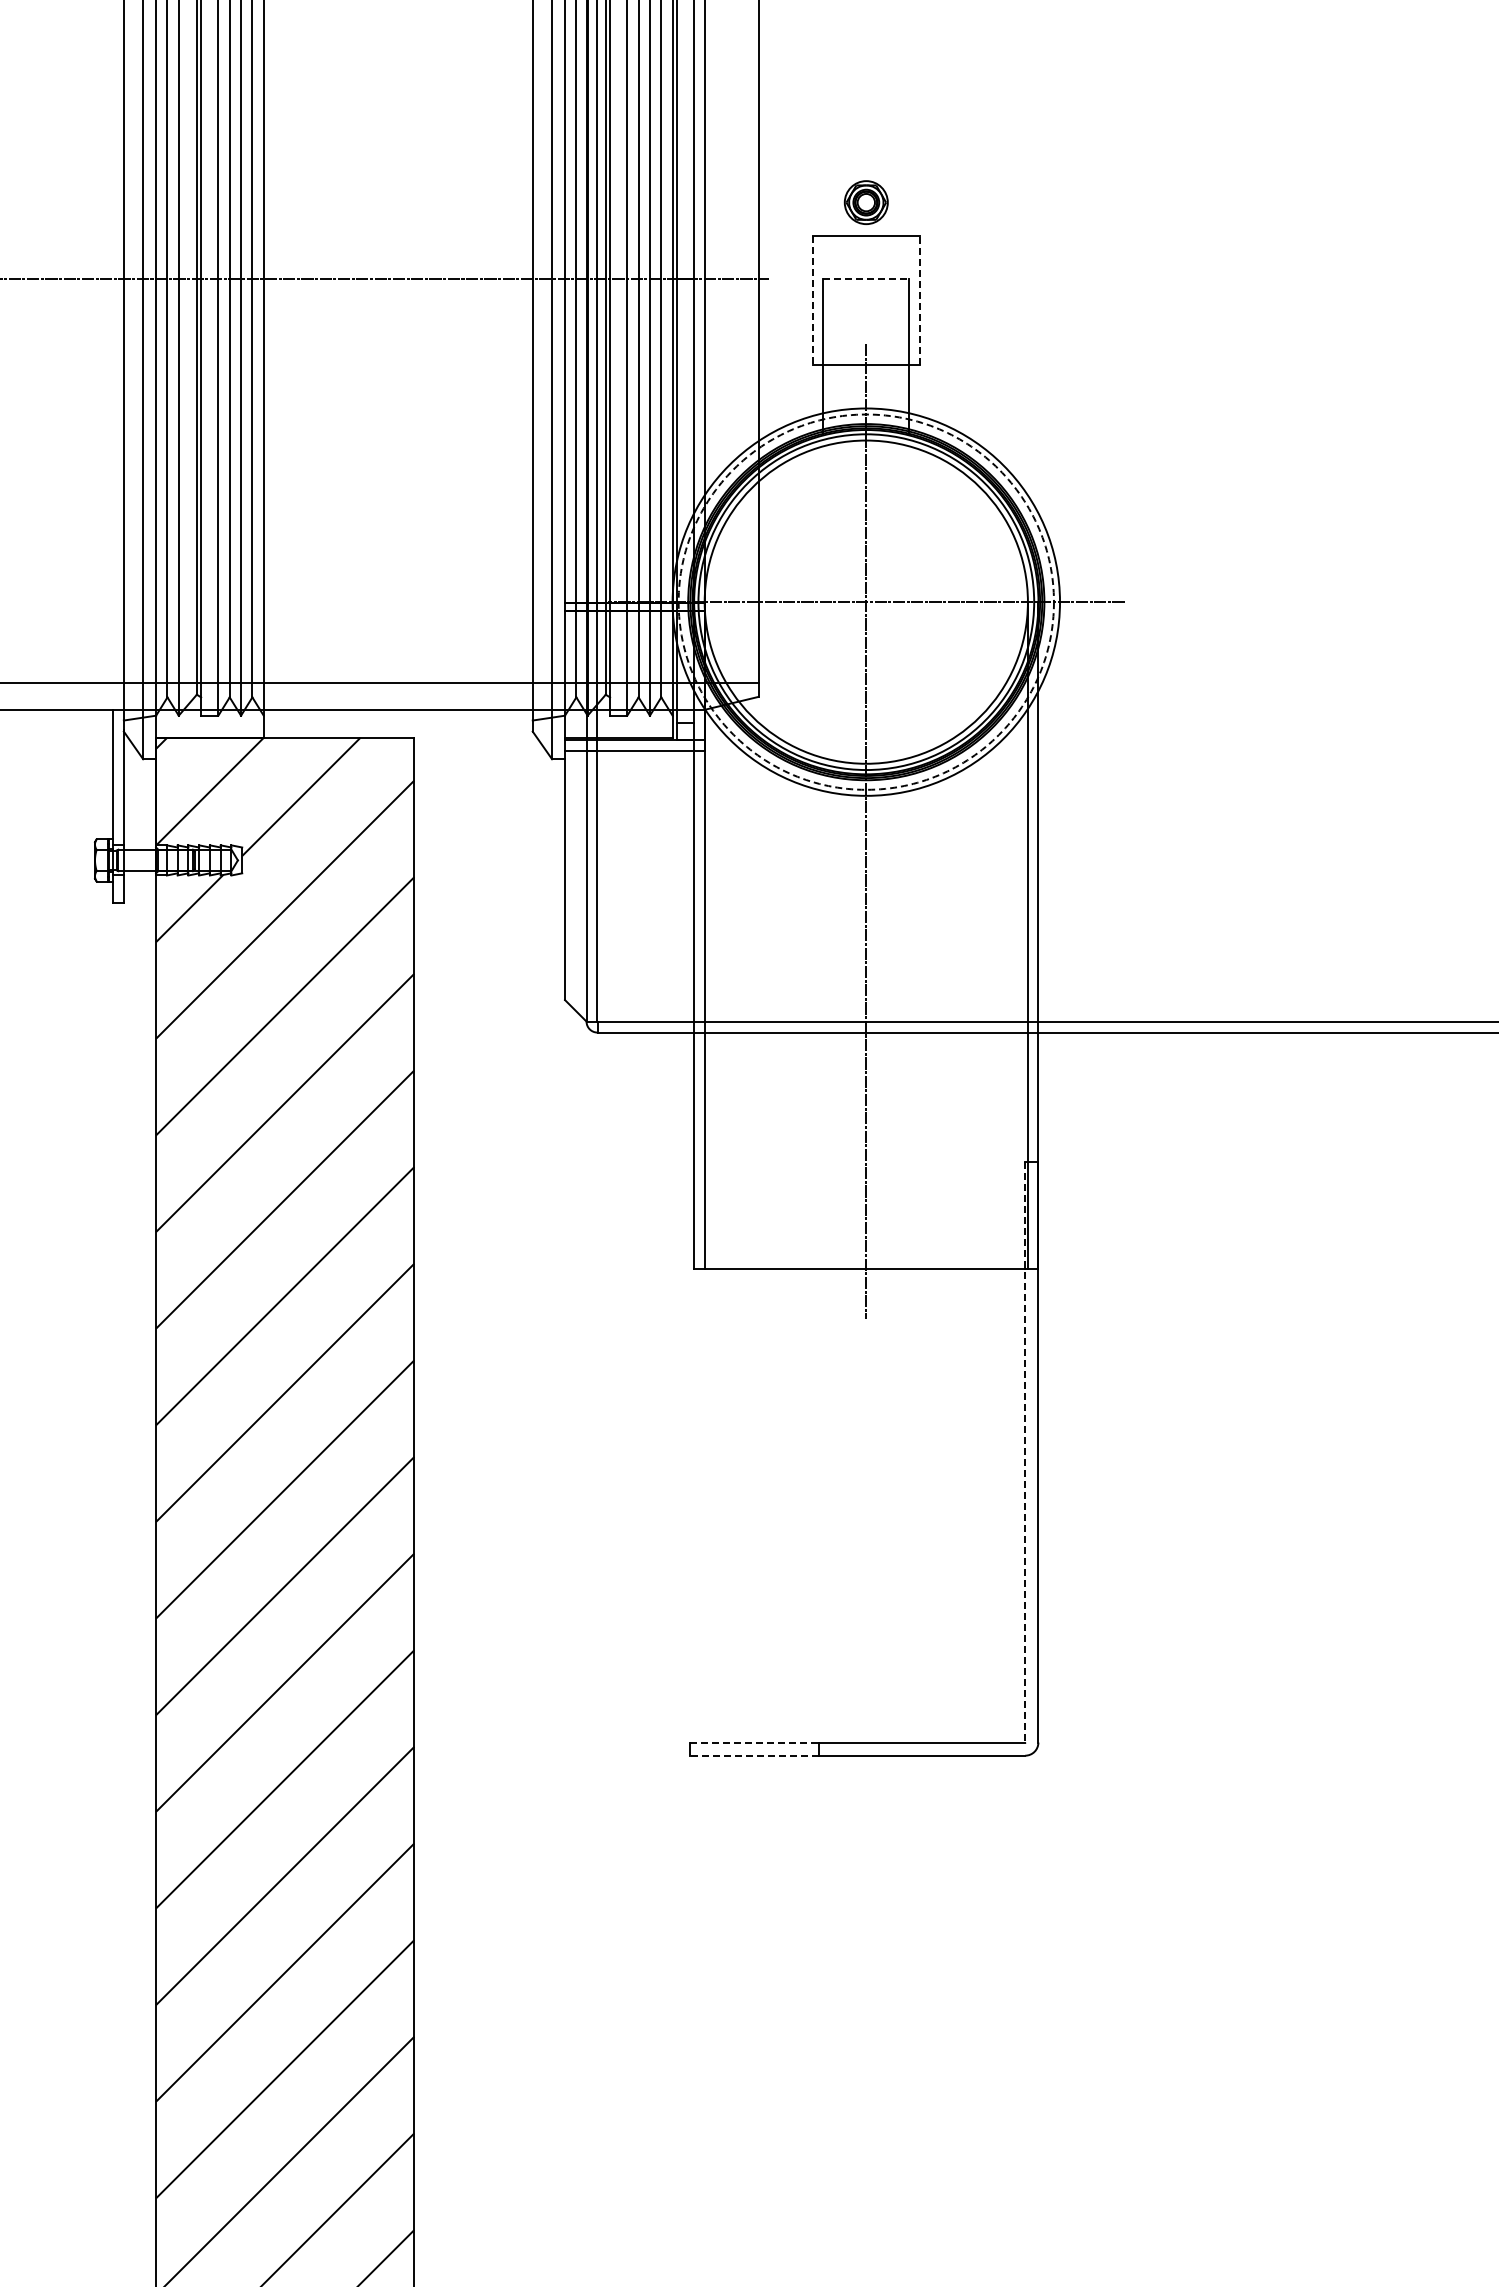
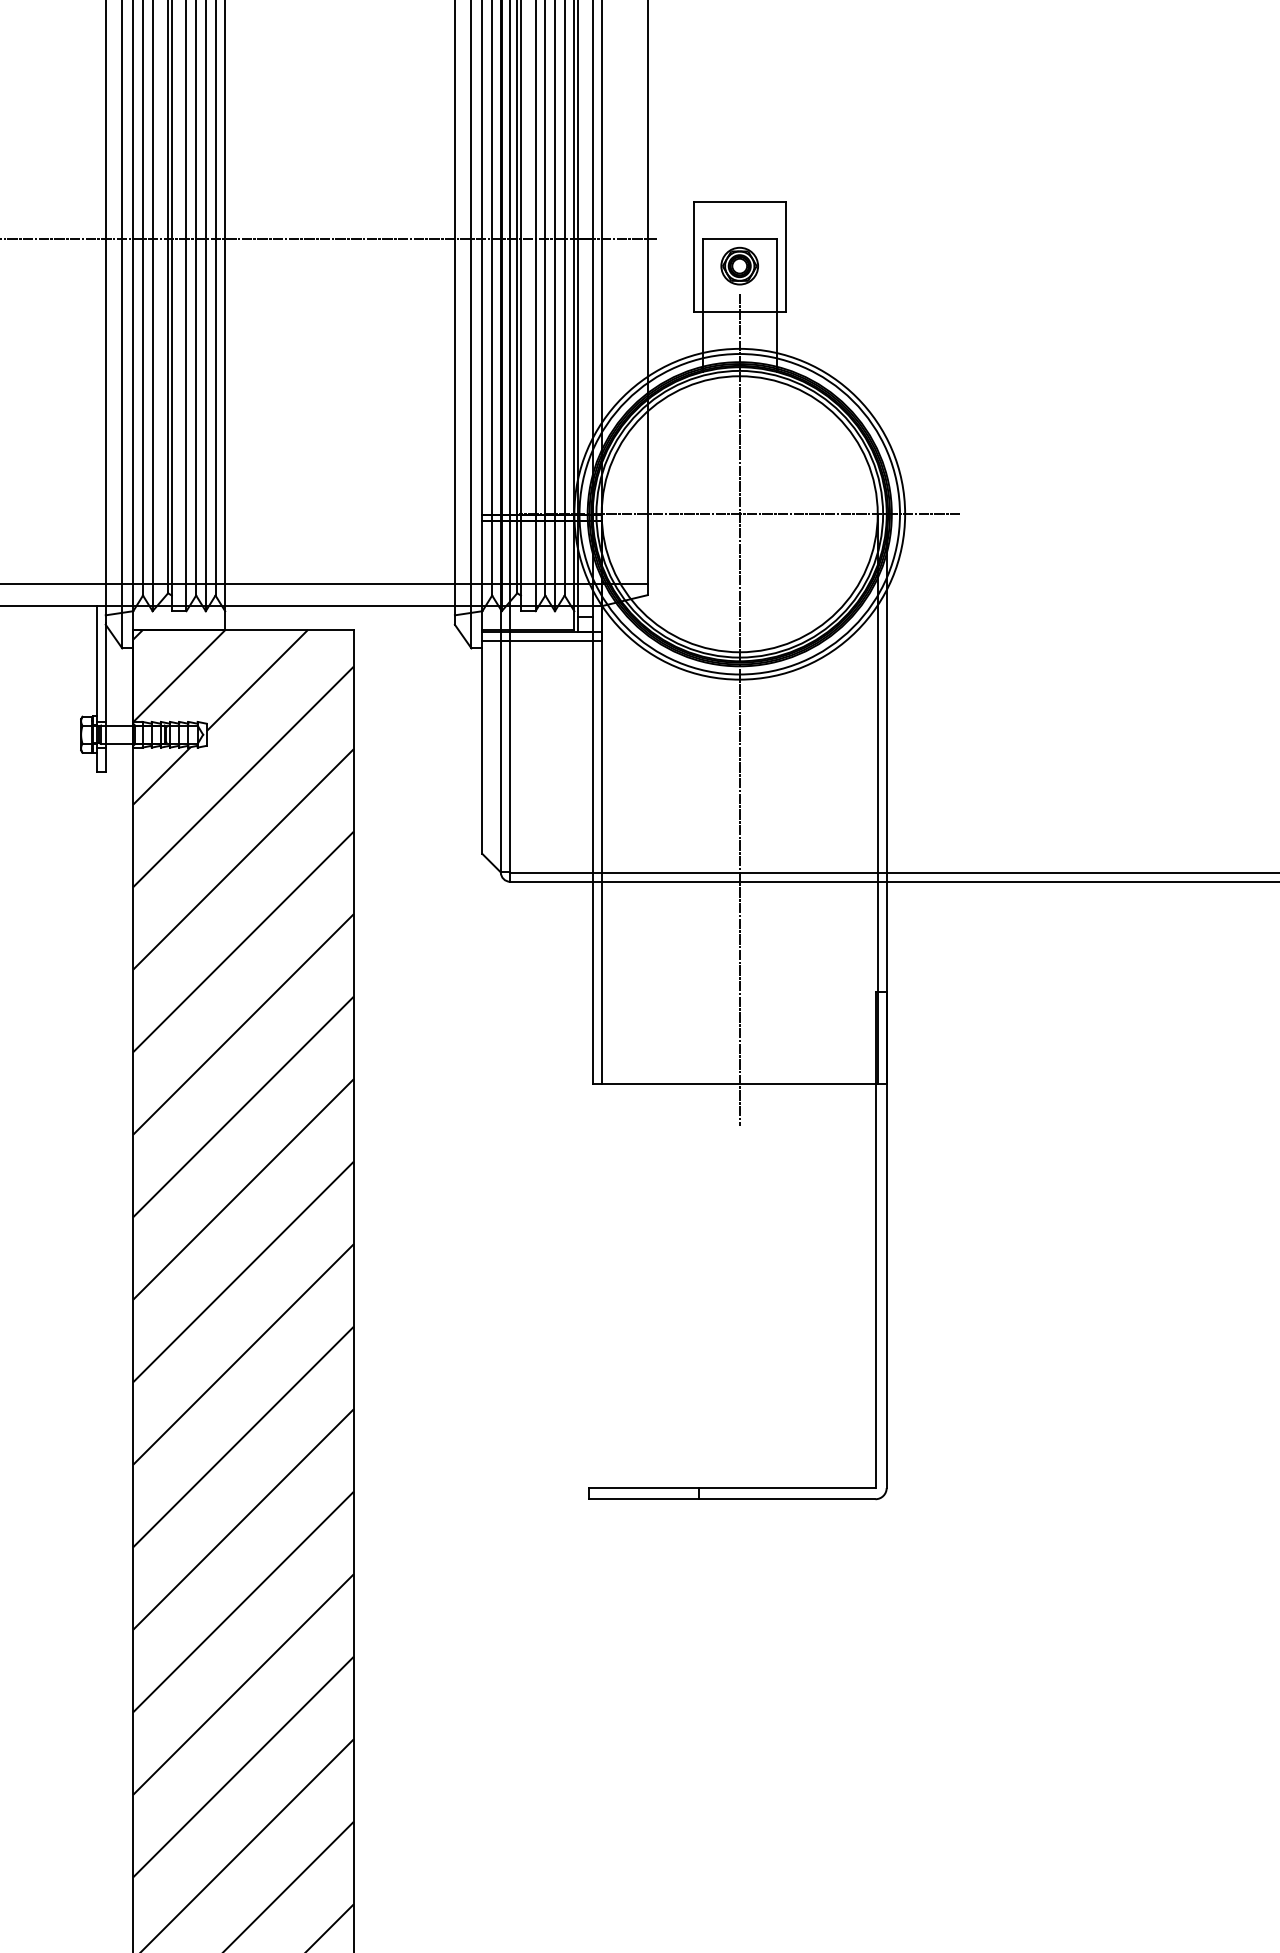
part: (865, 202) -> (739, 266), moved
line: (866, 279) -> (739, 238), dashed -> solid
line: (812, 300) -> (693, 256), dashed -> solid
line: (920, 300) -> (786, 256), dashed -> solid
circle: (865, 601) -> (739, 513), dashed -> solid
line: (1025, 1452) -> (875, 1240), dashed -> solid
line: (754, 1742) -> (644, 1487), dashed -> solid
line: (754, 1755) -> (644, 1499), dashed -> solid

